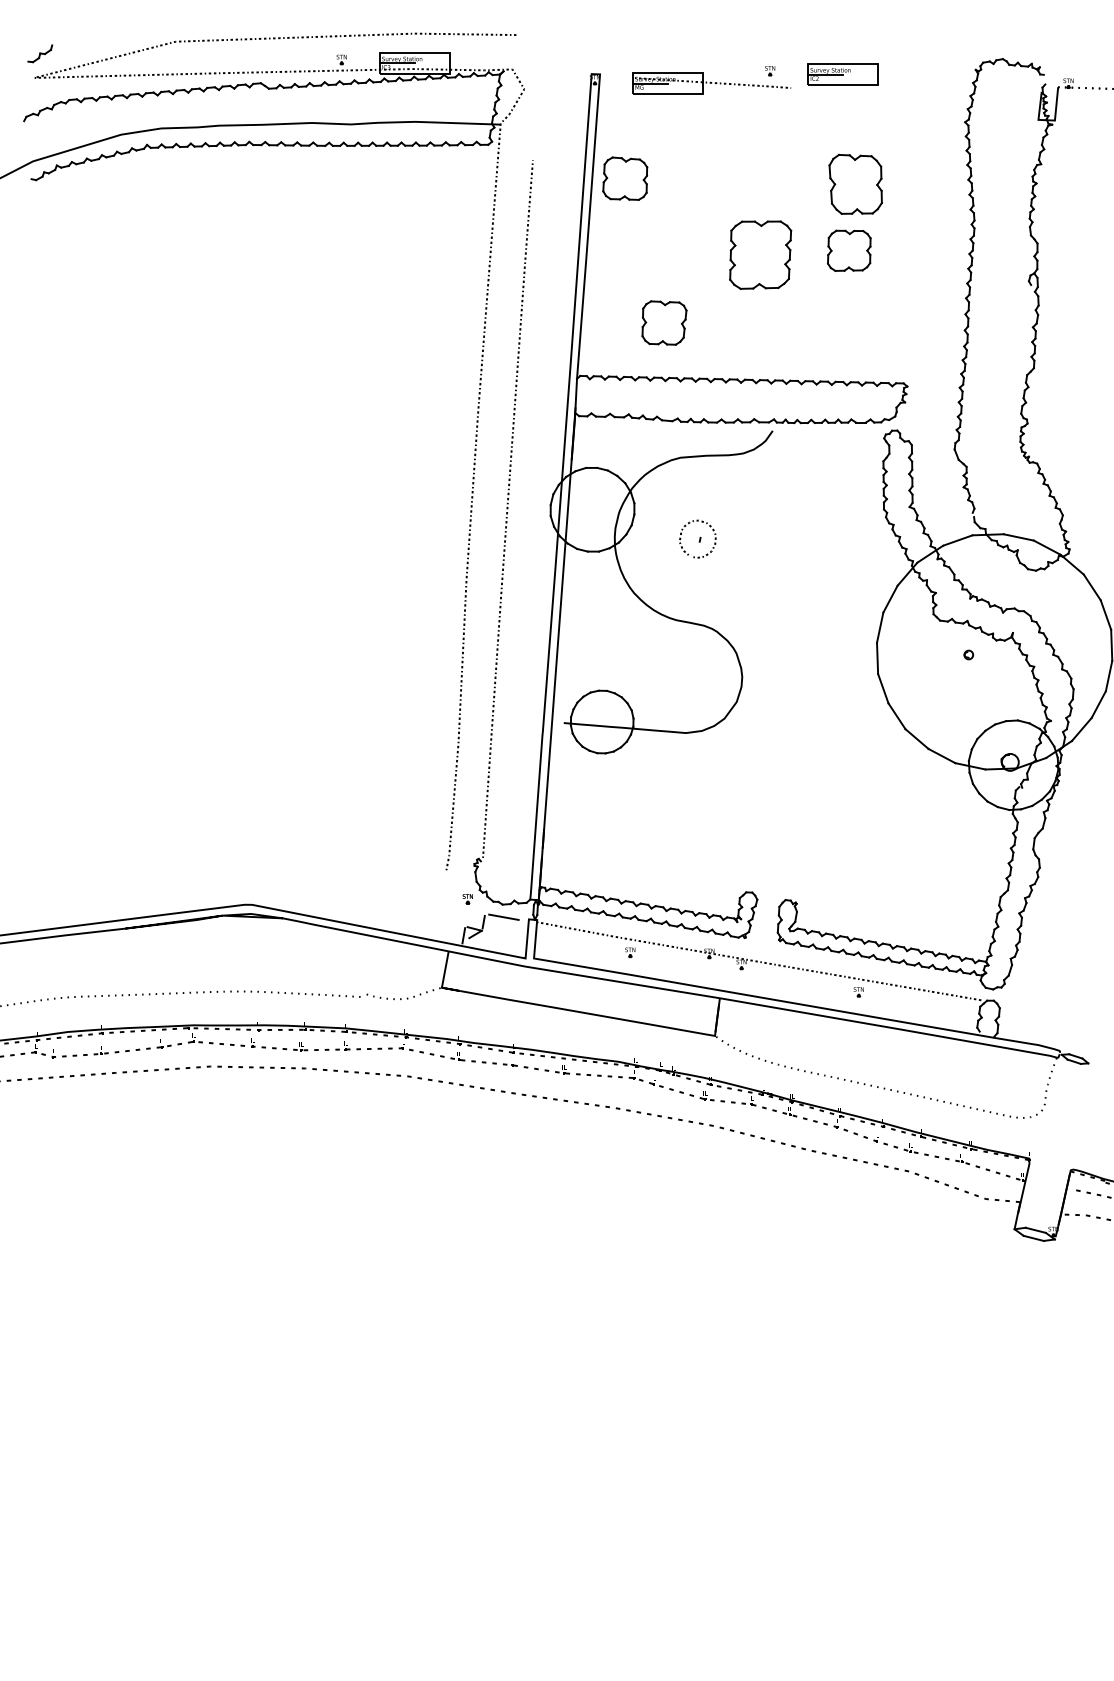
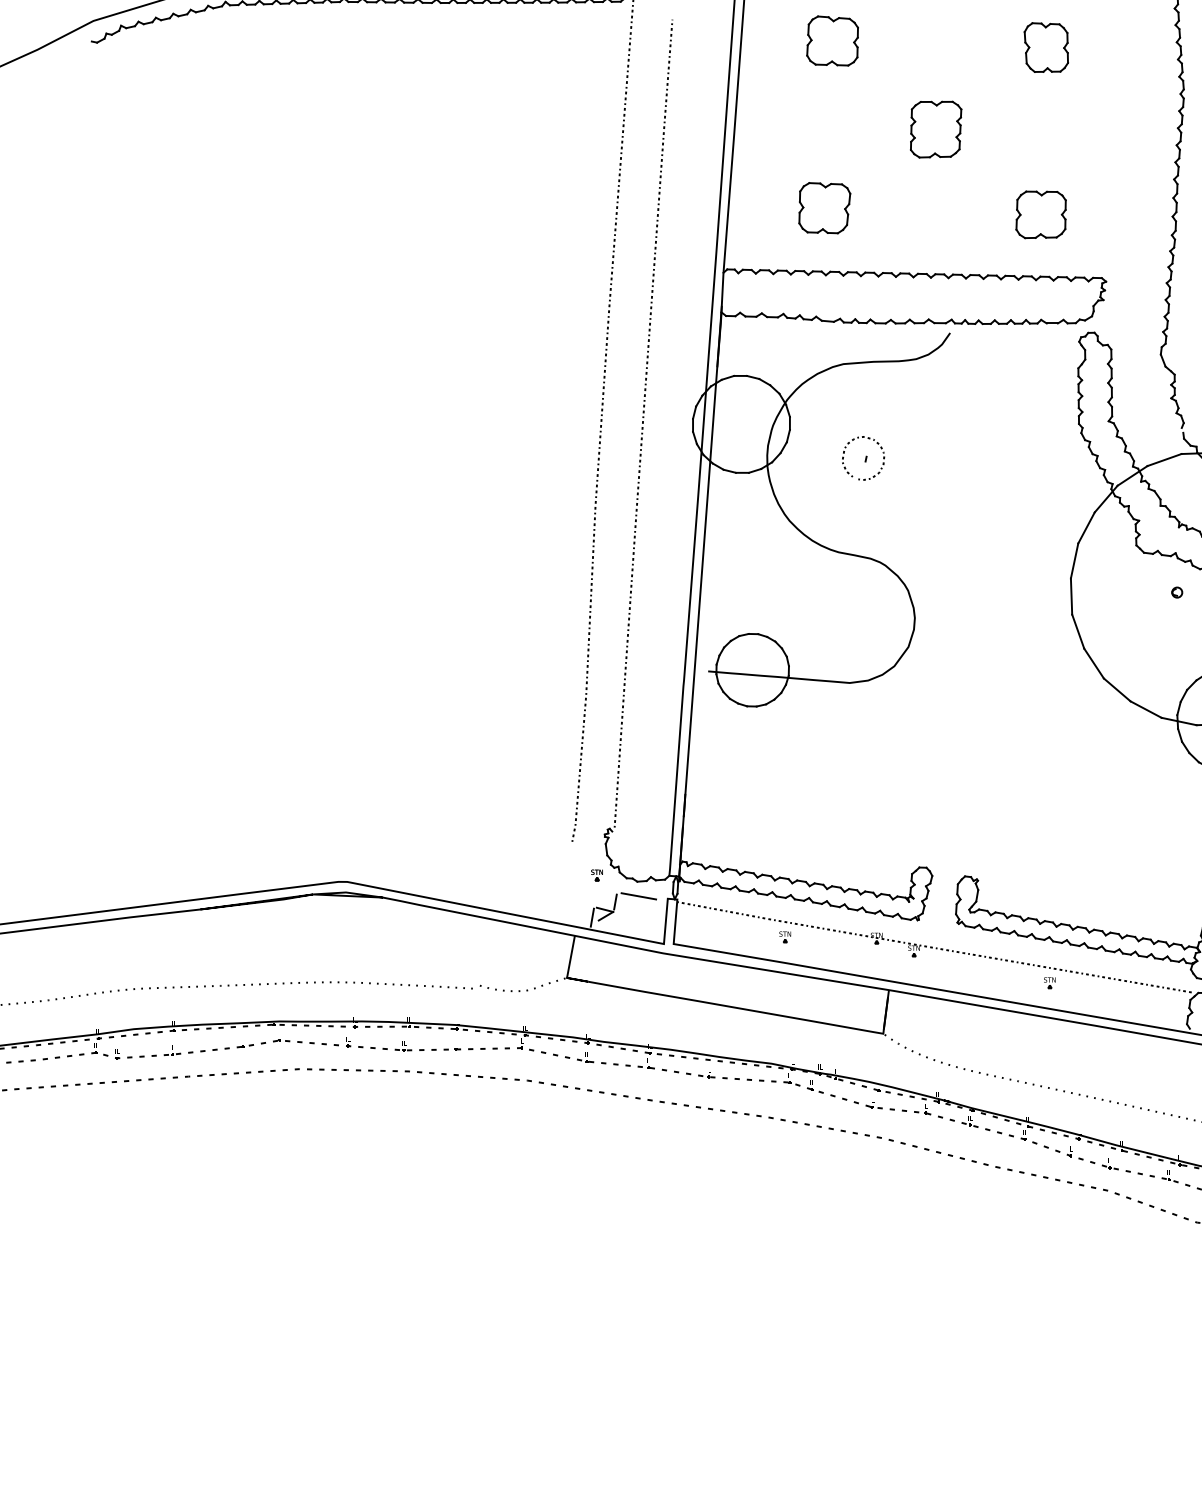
part: (625, 178) -> (832, 40), moved
part: (855, 184) -> (1046, 47), size x0.71
part: (849, 250) -> (1041, 214), moved
part: (760, 255) -> (935, 129), size x0.71

